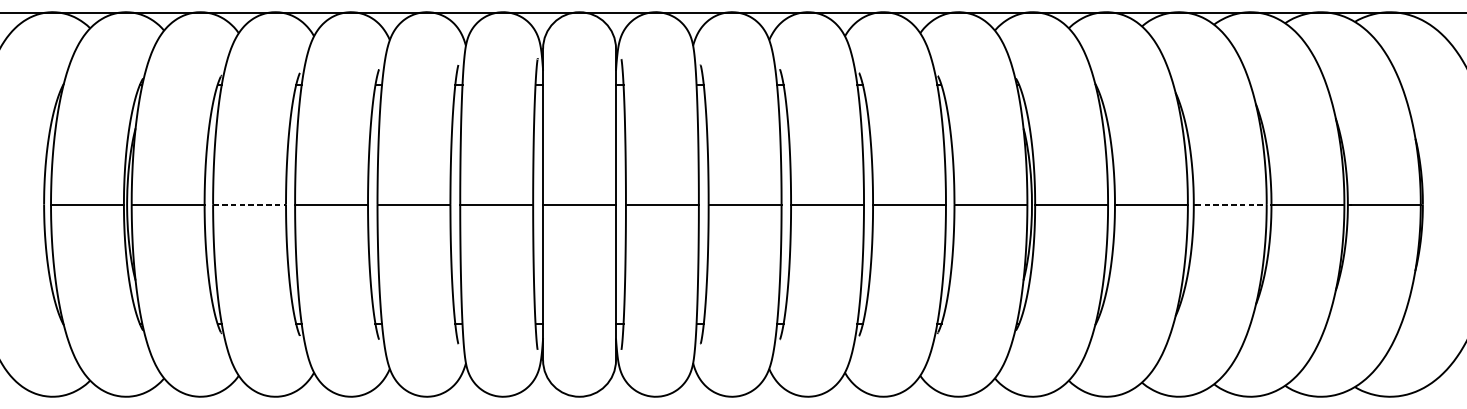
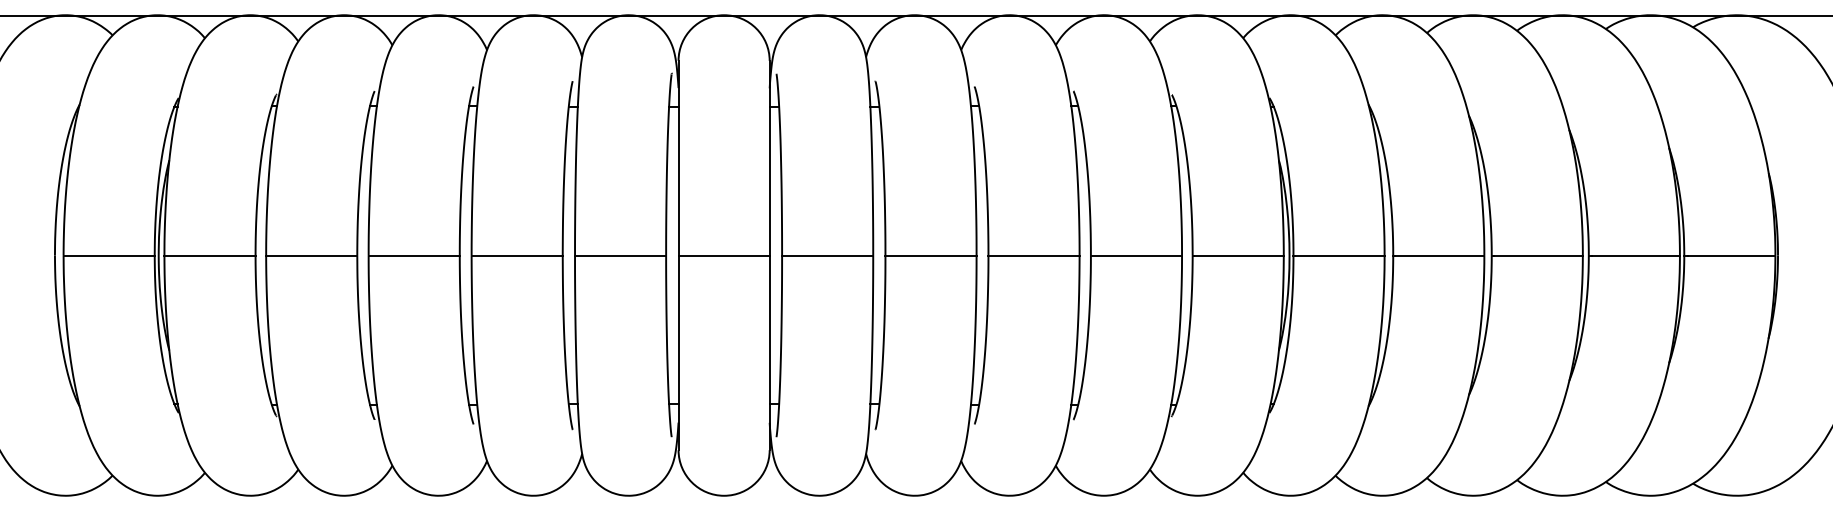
line: (249, 204) -> (311, 255), dashed -> solid
line: (1232, 204) -> (1539, 255), dashed -> solid

